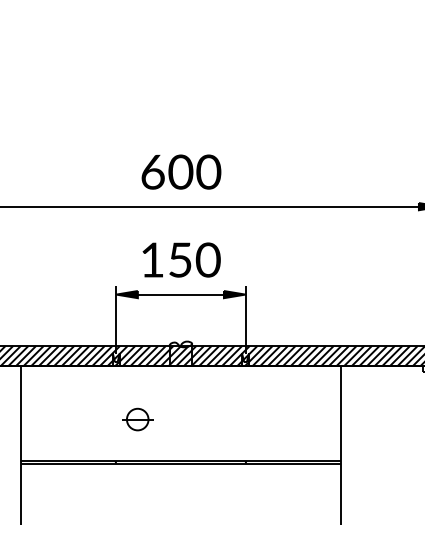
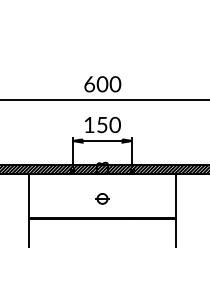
part: (137, 418) -> (102, 198), moved

